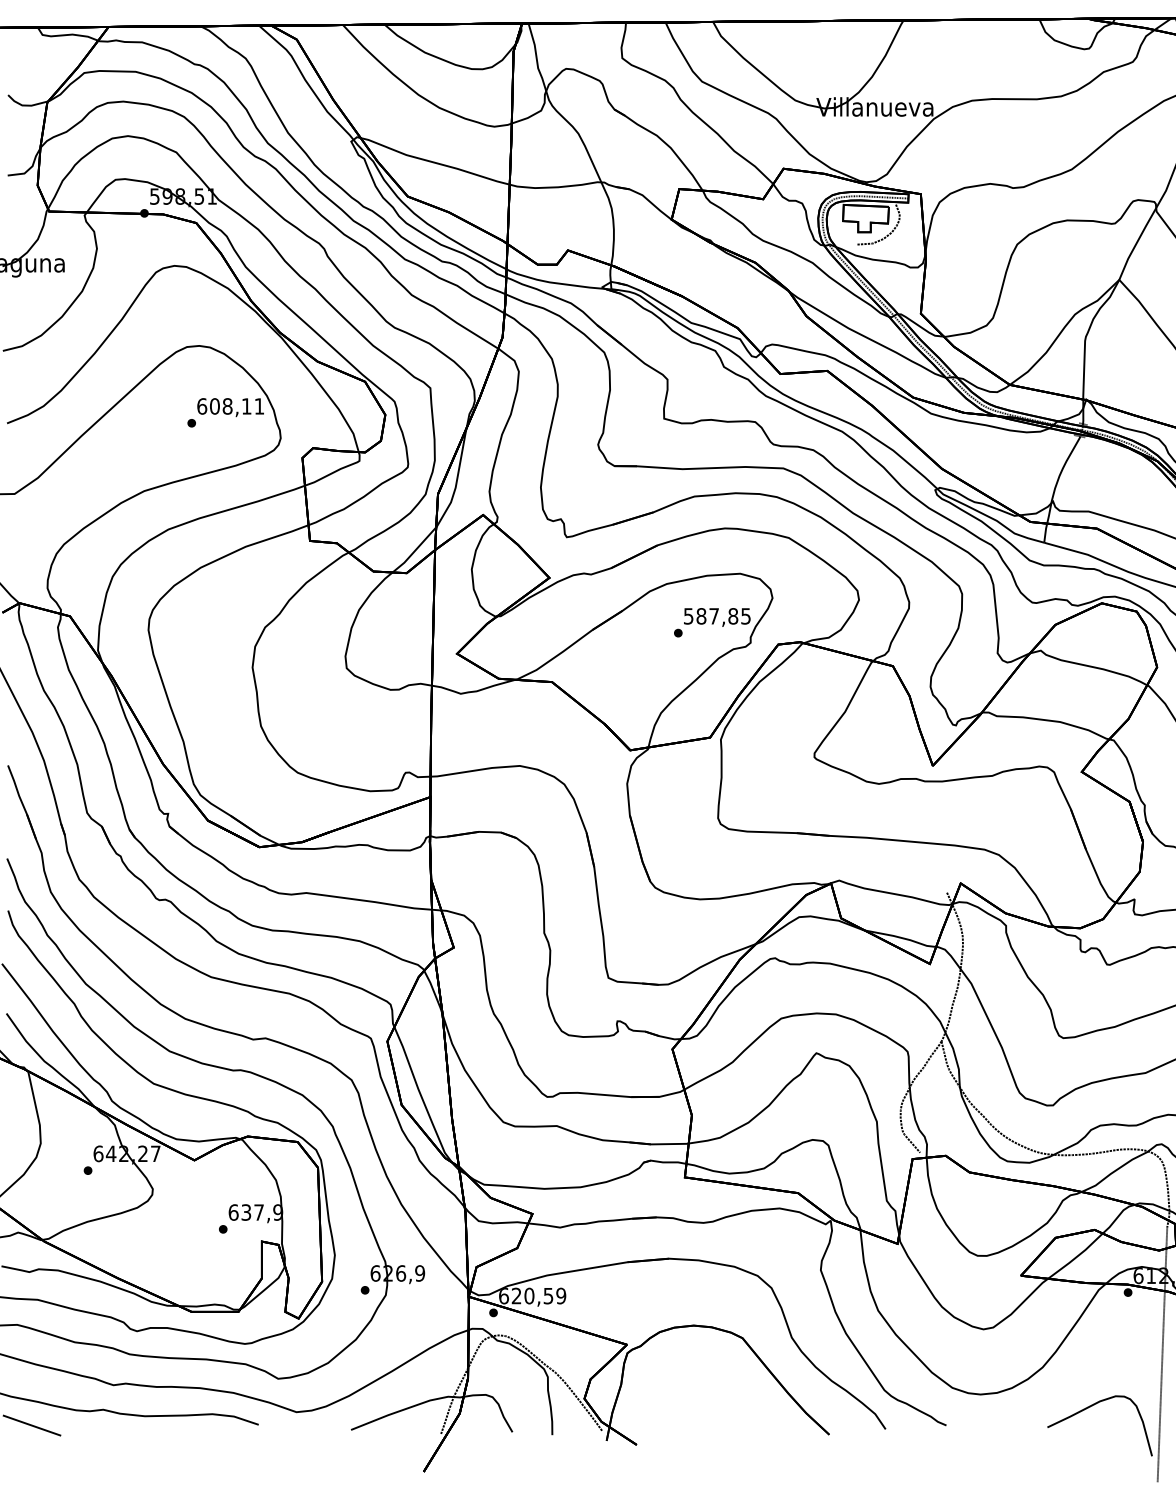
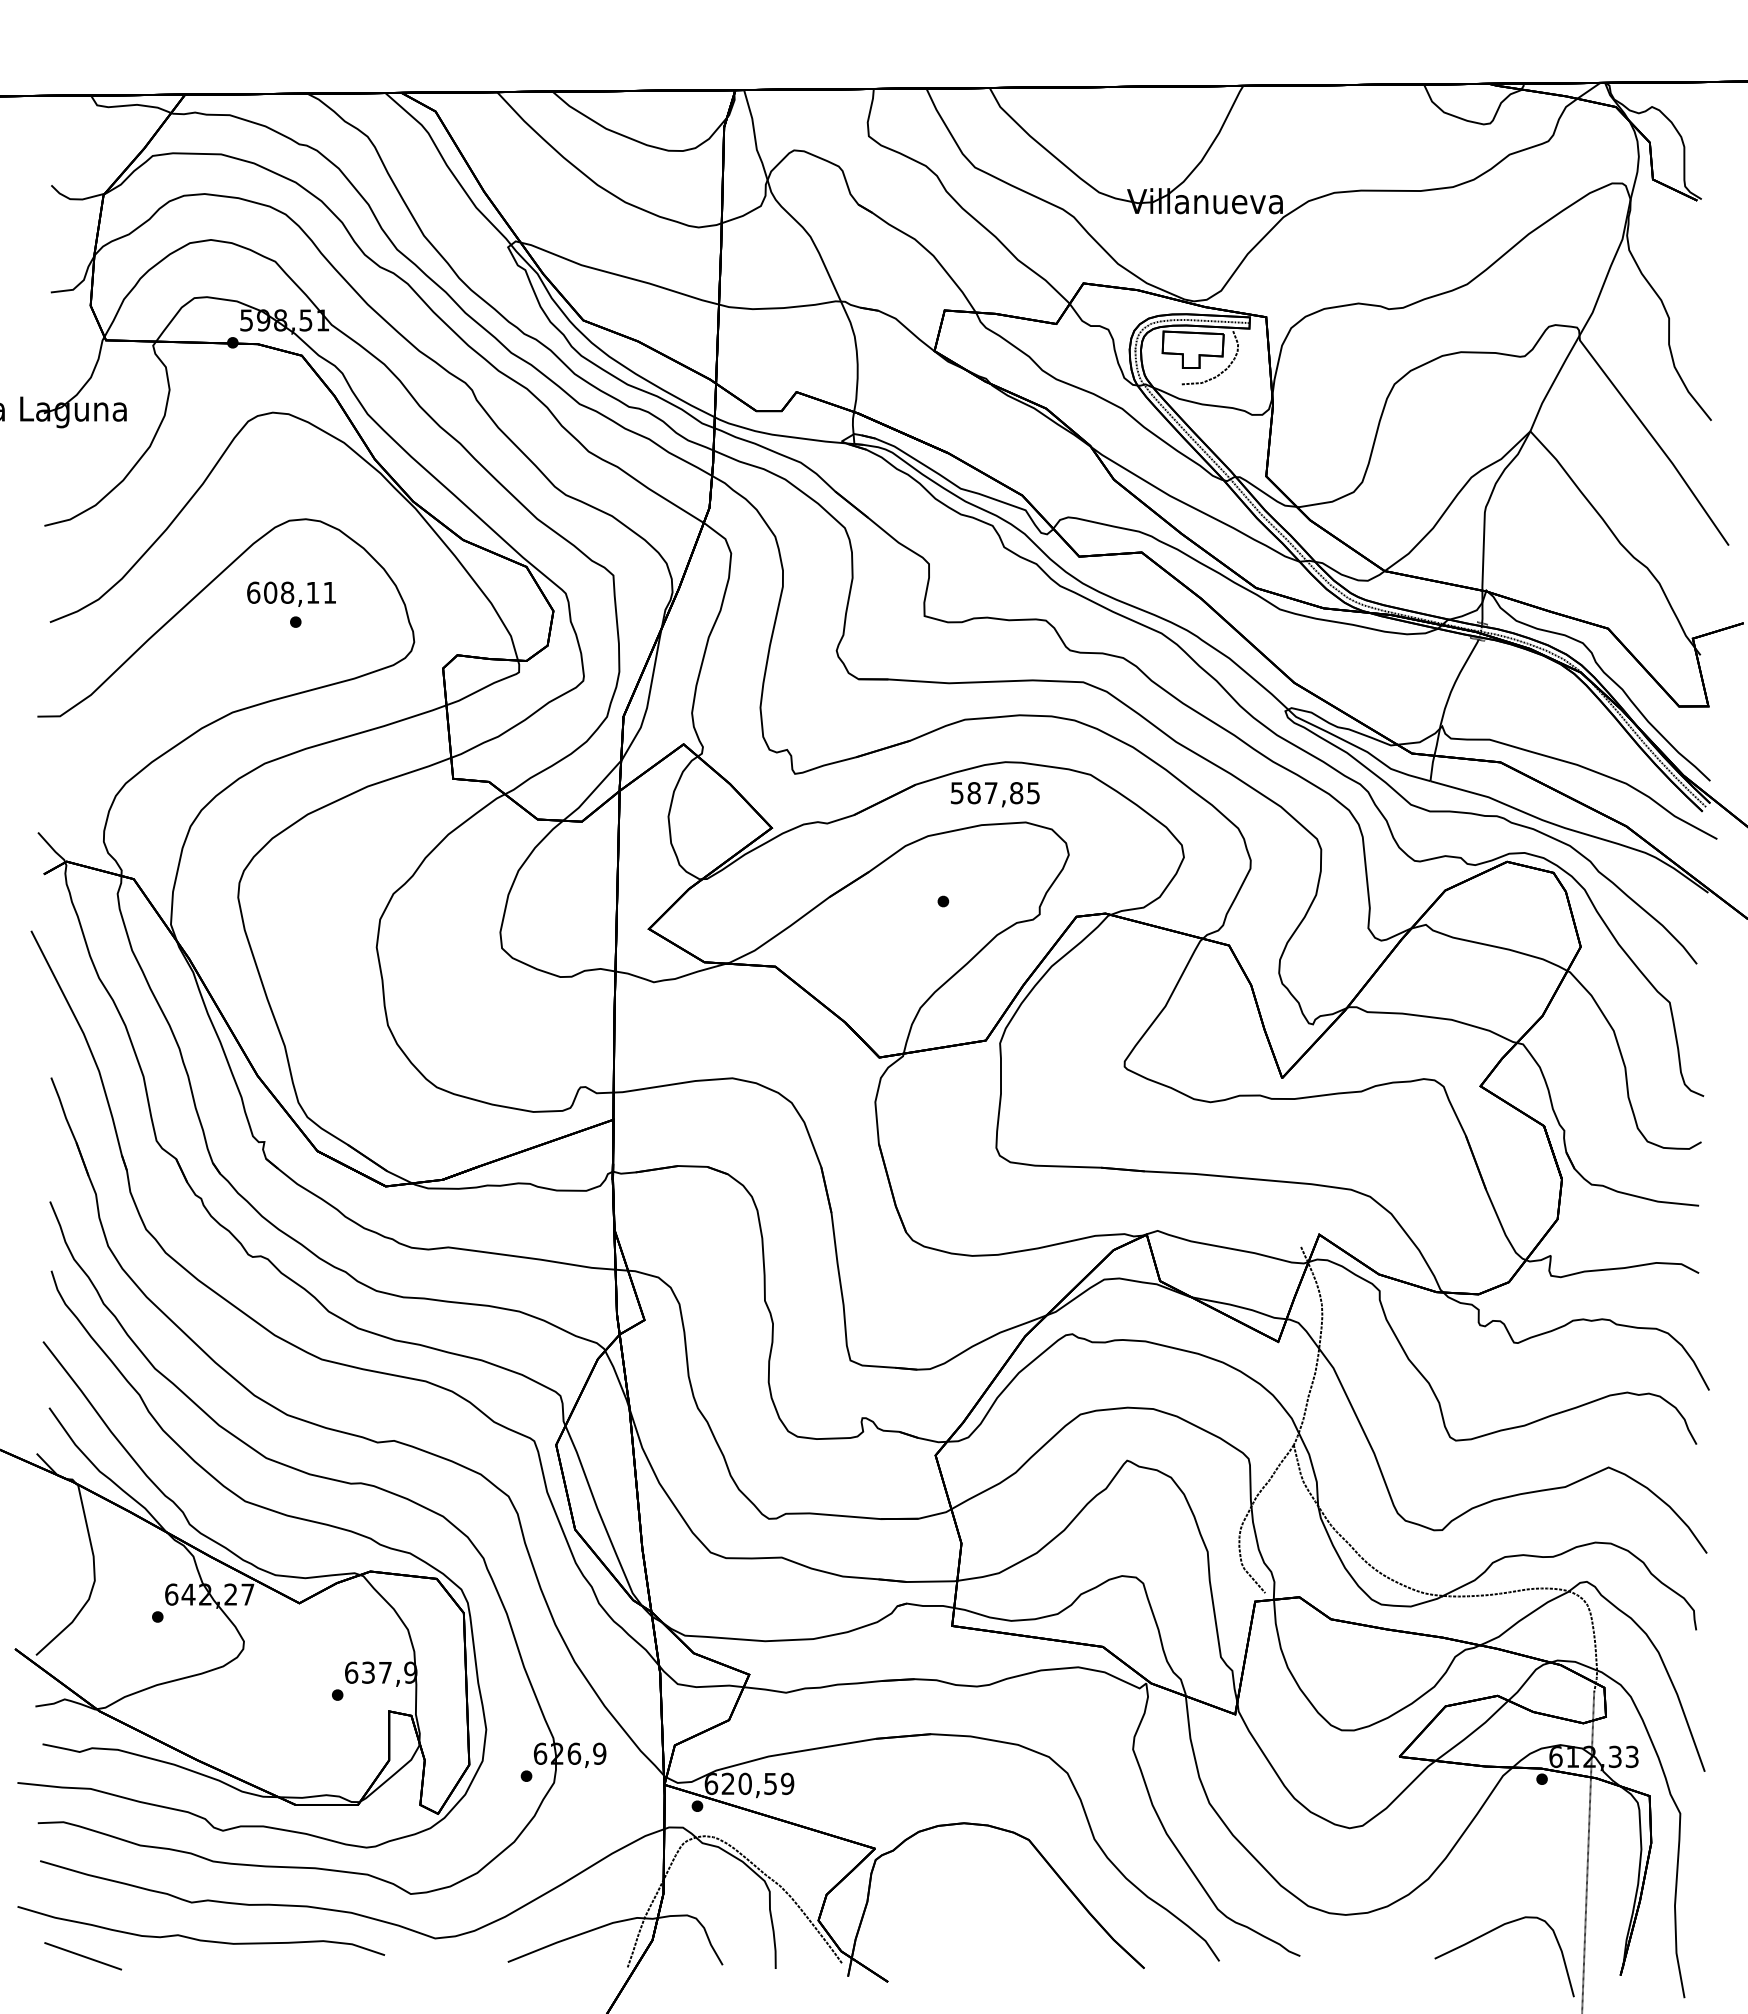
text: (230, 406) -> (291, 593), moved
text: (717, 617) -> (995, 794), moved

